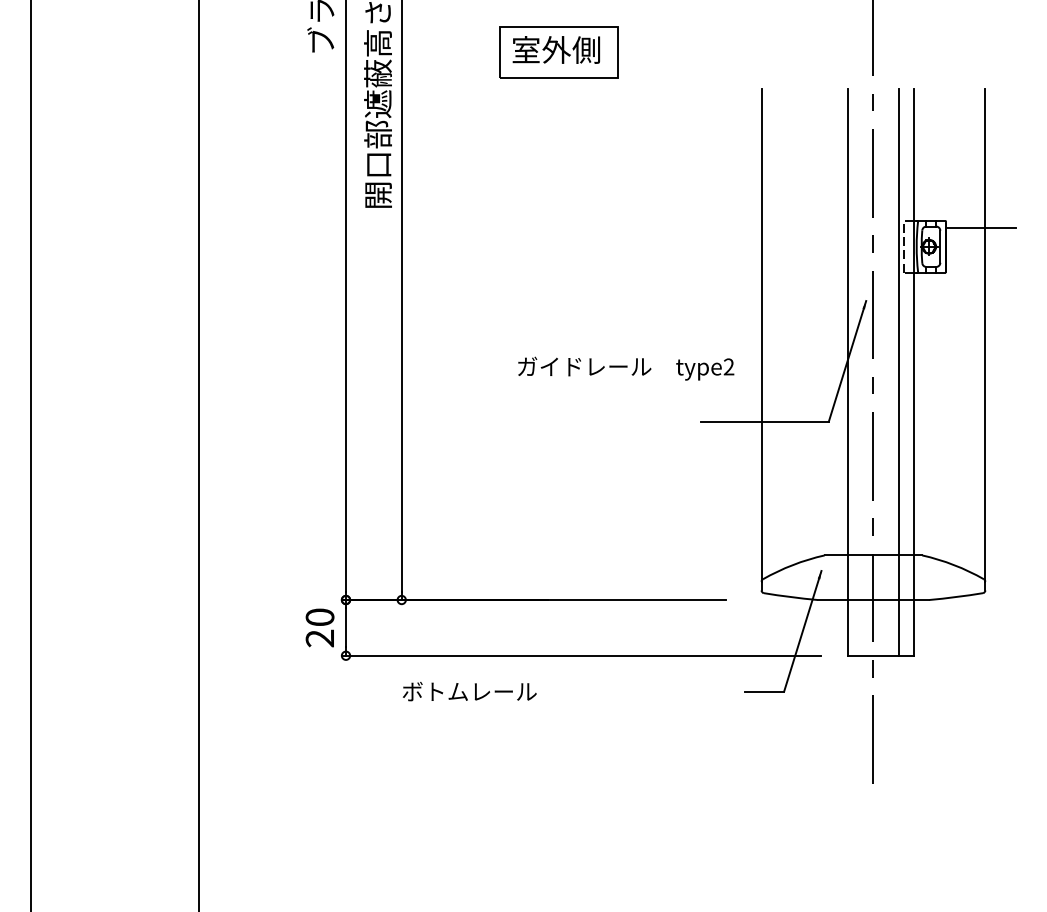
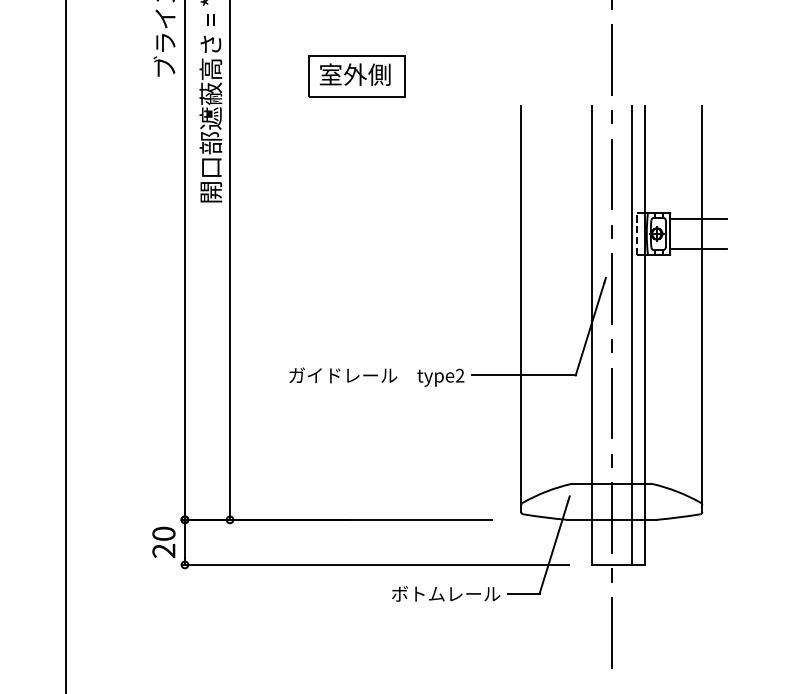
line: (980, 265) -> (698, 249), added
text: (626, 368) -> (377, 376), moved
text: (469, 691) -> (445, 593), moved

